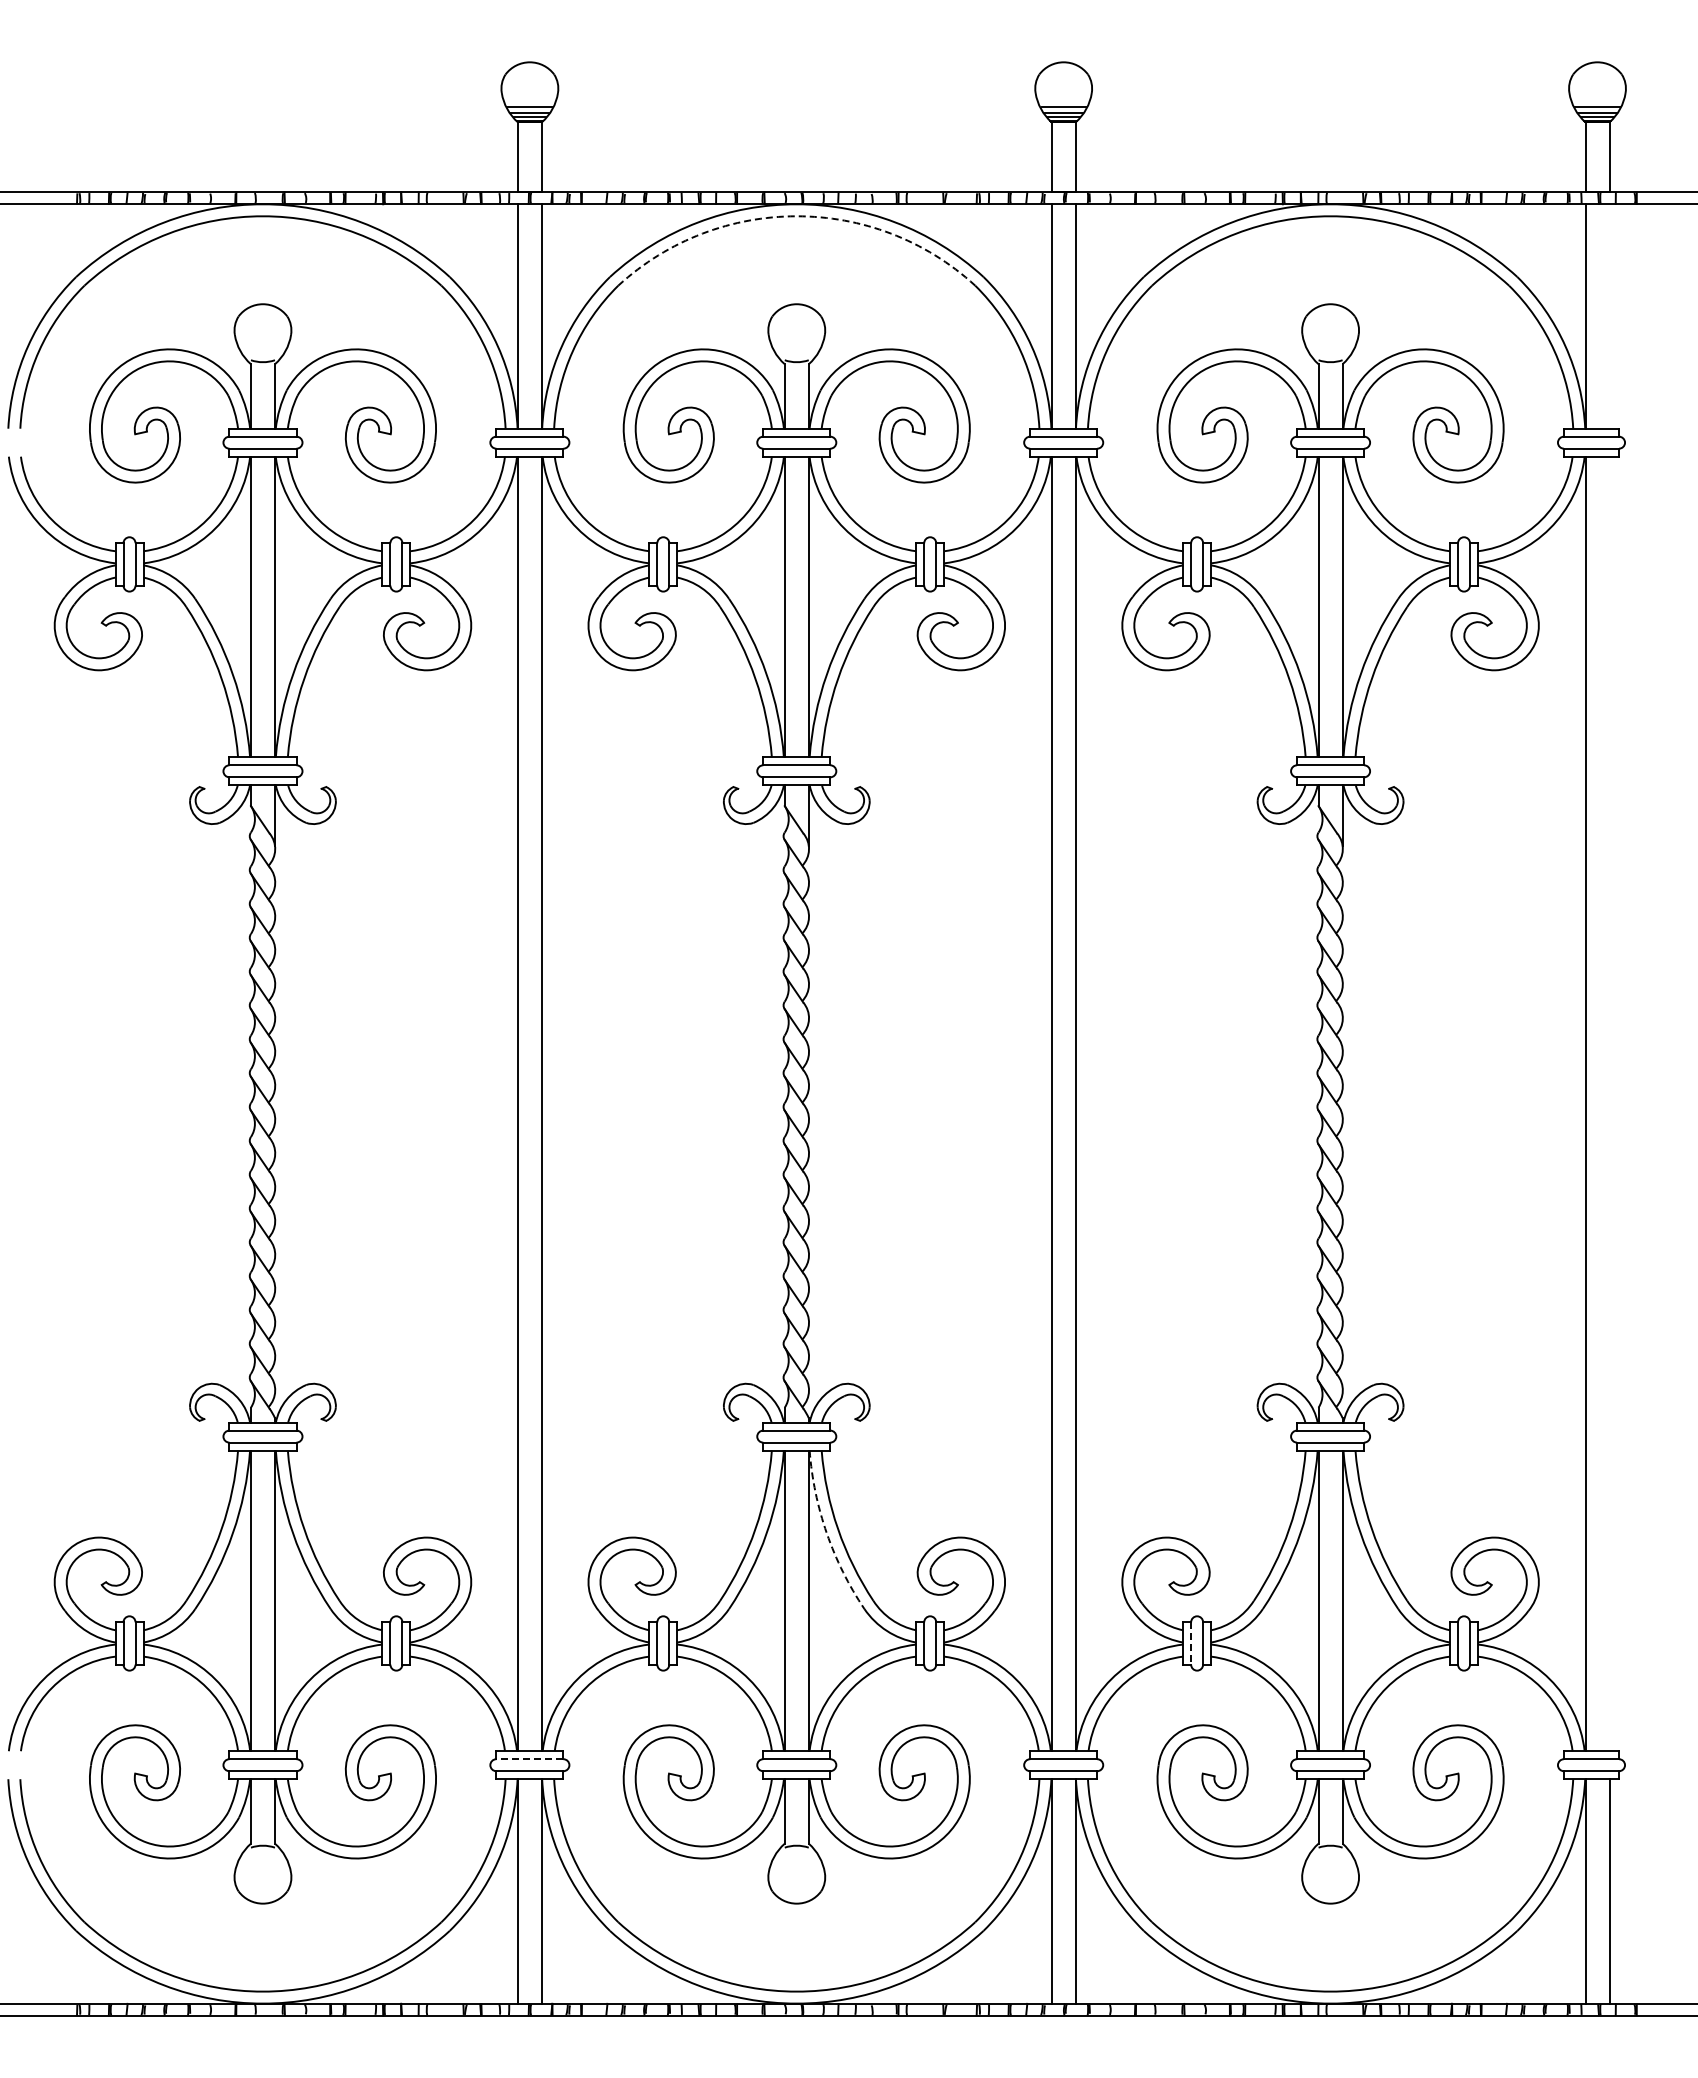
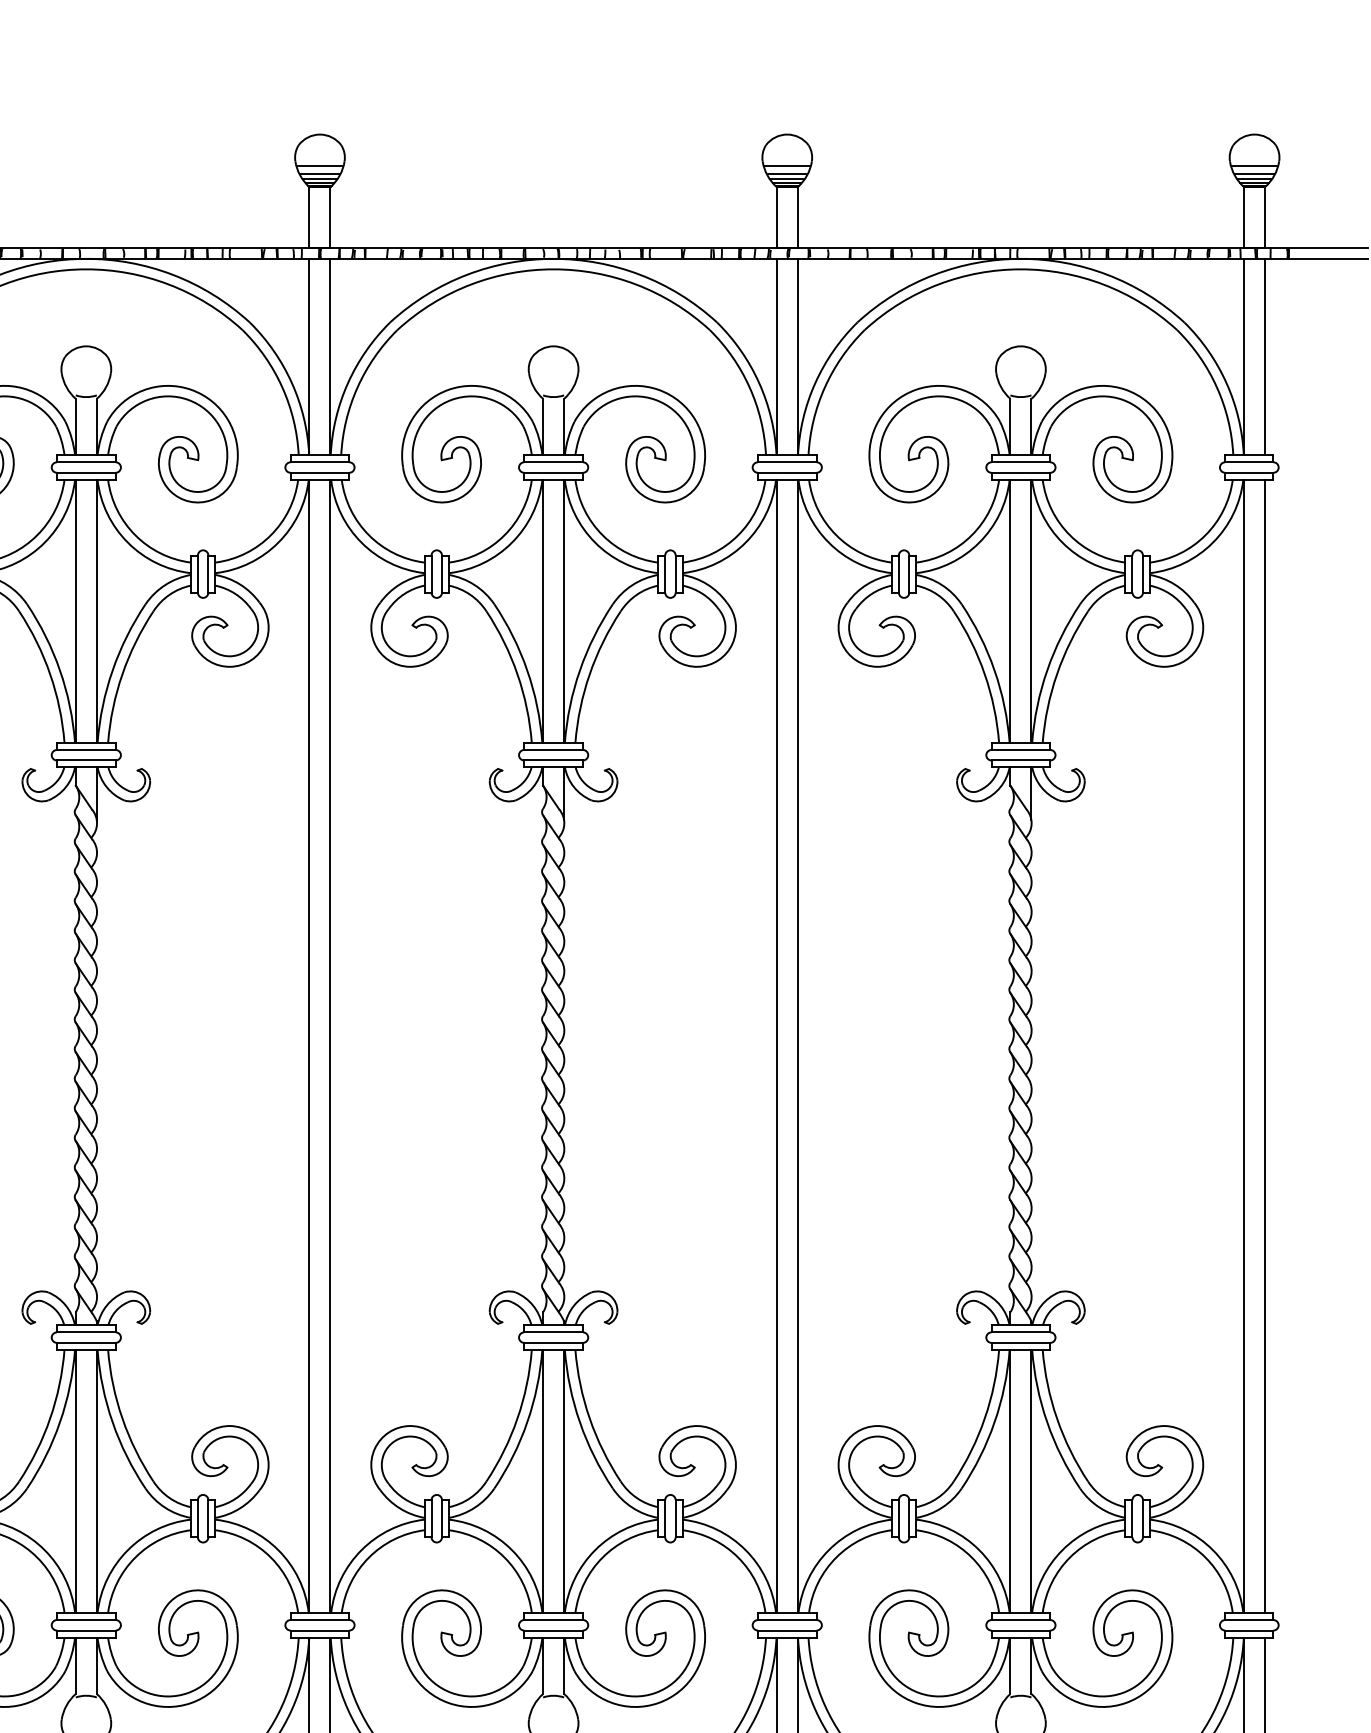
line: (529, 98) -> (319, 166), added
line: (1063, 98) -> (787, 166), added
line: (1597, 98) -> (1254, 166), added
arc: (796, 216) -> (553, 269), dashed -> solid
line: (1609, 316) -> (1265, 357), added
line: (1609, 1103) -> (1265, 1046), added
arc: (826, 1533) -> (579, 1422), dashed -> solid
line: (1191, 1643) -> (899, 1518), dashed -> solid
line: (529, 1759) -> (319, 1620), dashed -> solid

